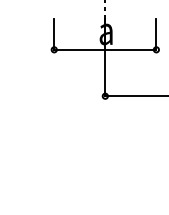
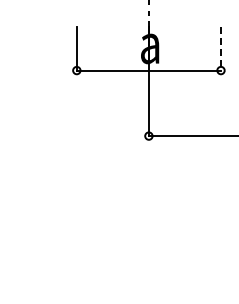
line: (156, 34) -> (220, 48), solid -> dashed

